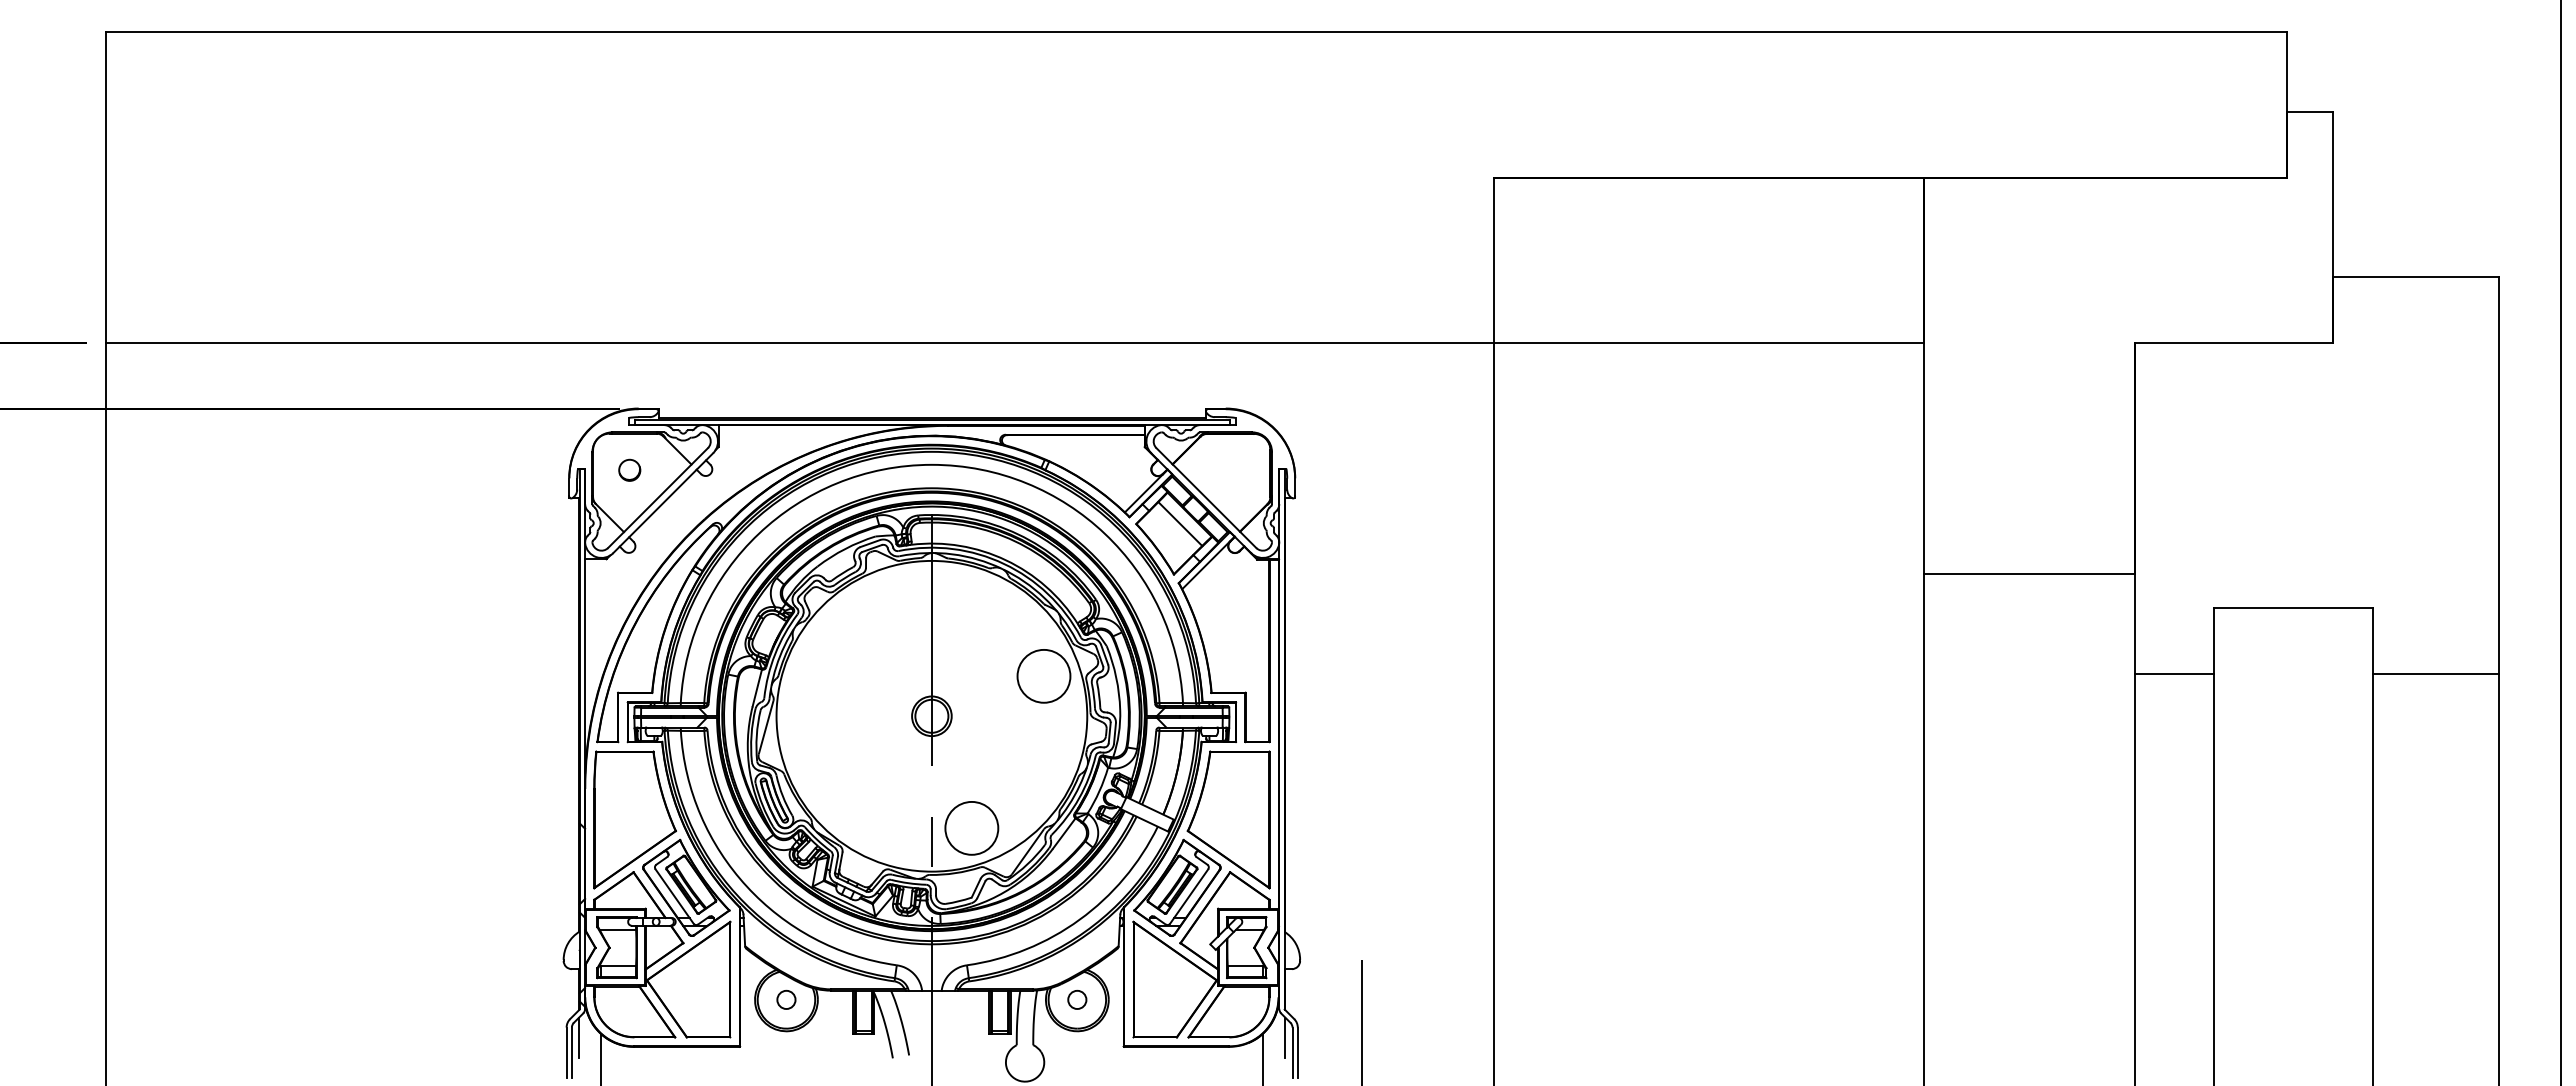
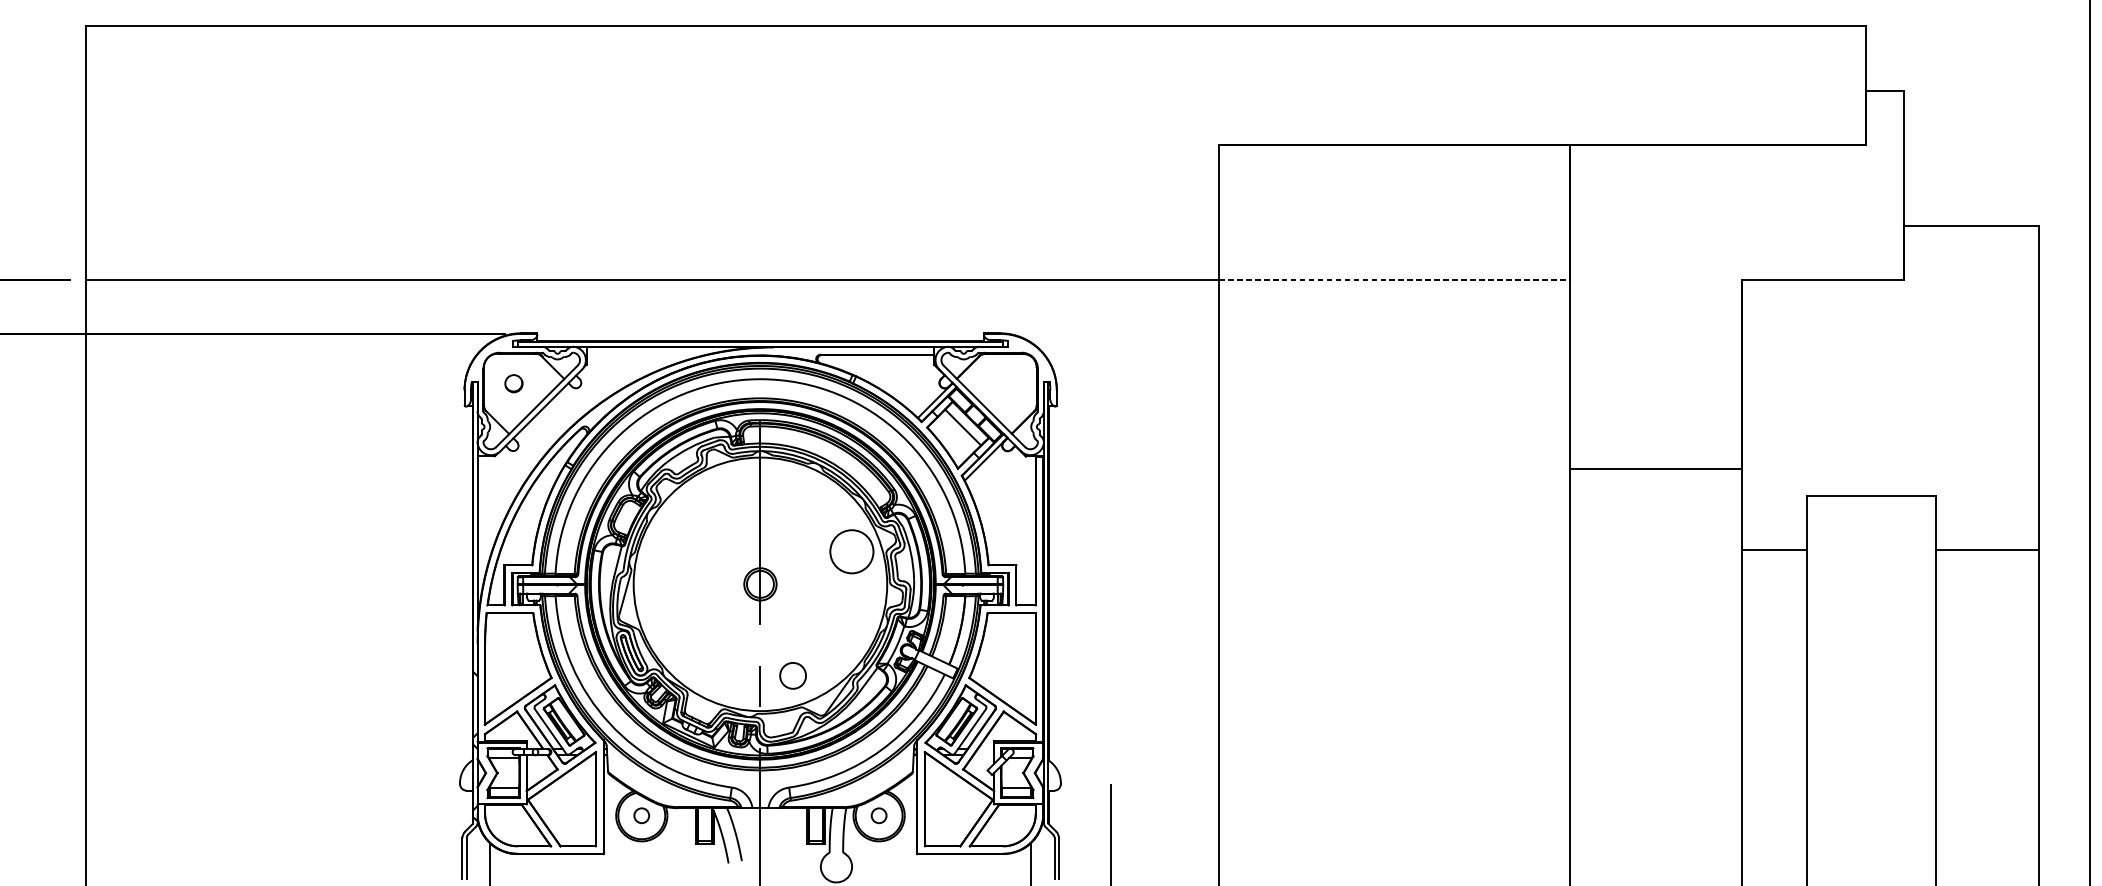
line: (1708, 343) -> (1394, 280), solid -> dashed
circle: (971, 828) -> (792, 675), size x0.6
line: (579, 1037) -> (472, 846), removed
line: (1285, 1037) -> (1048, 846), removed

